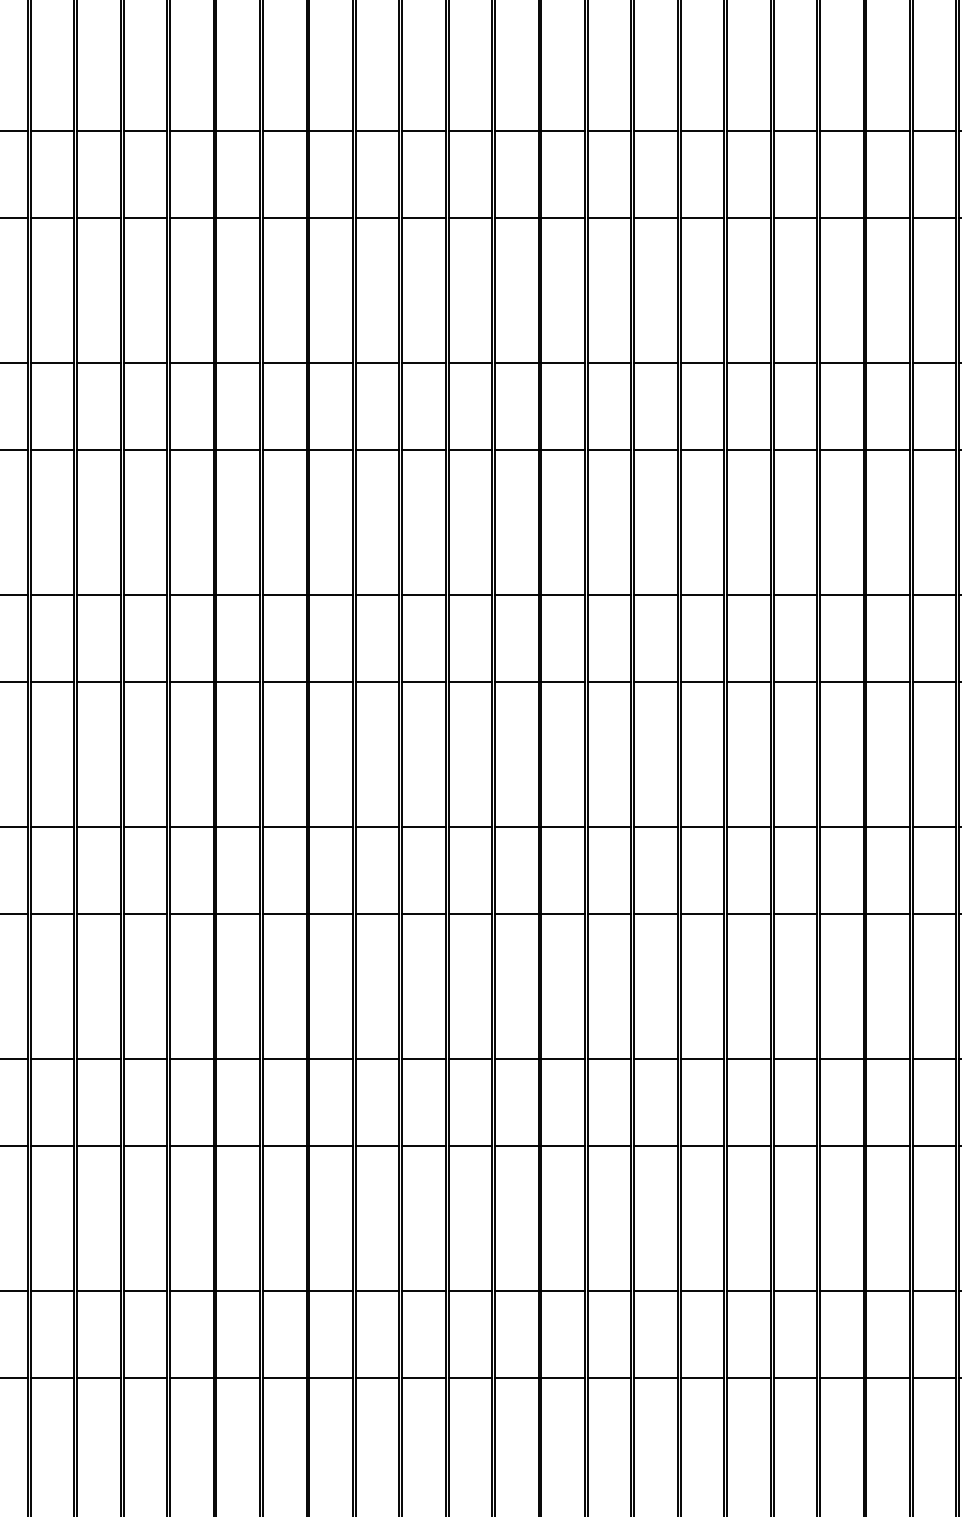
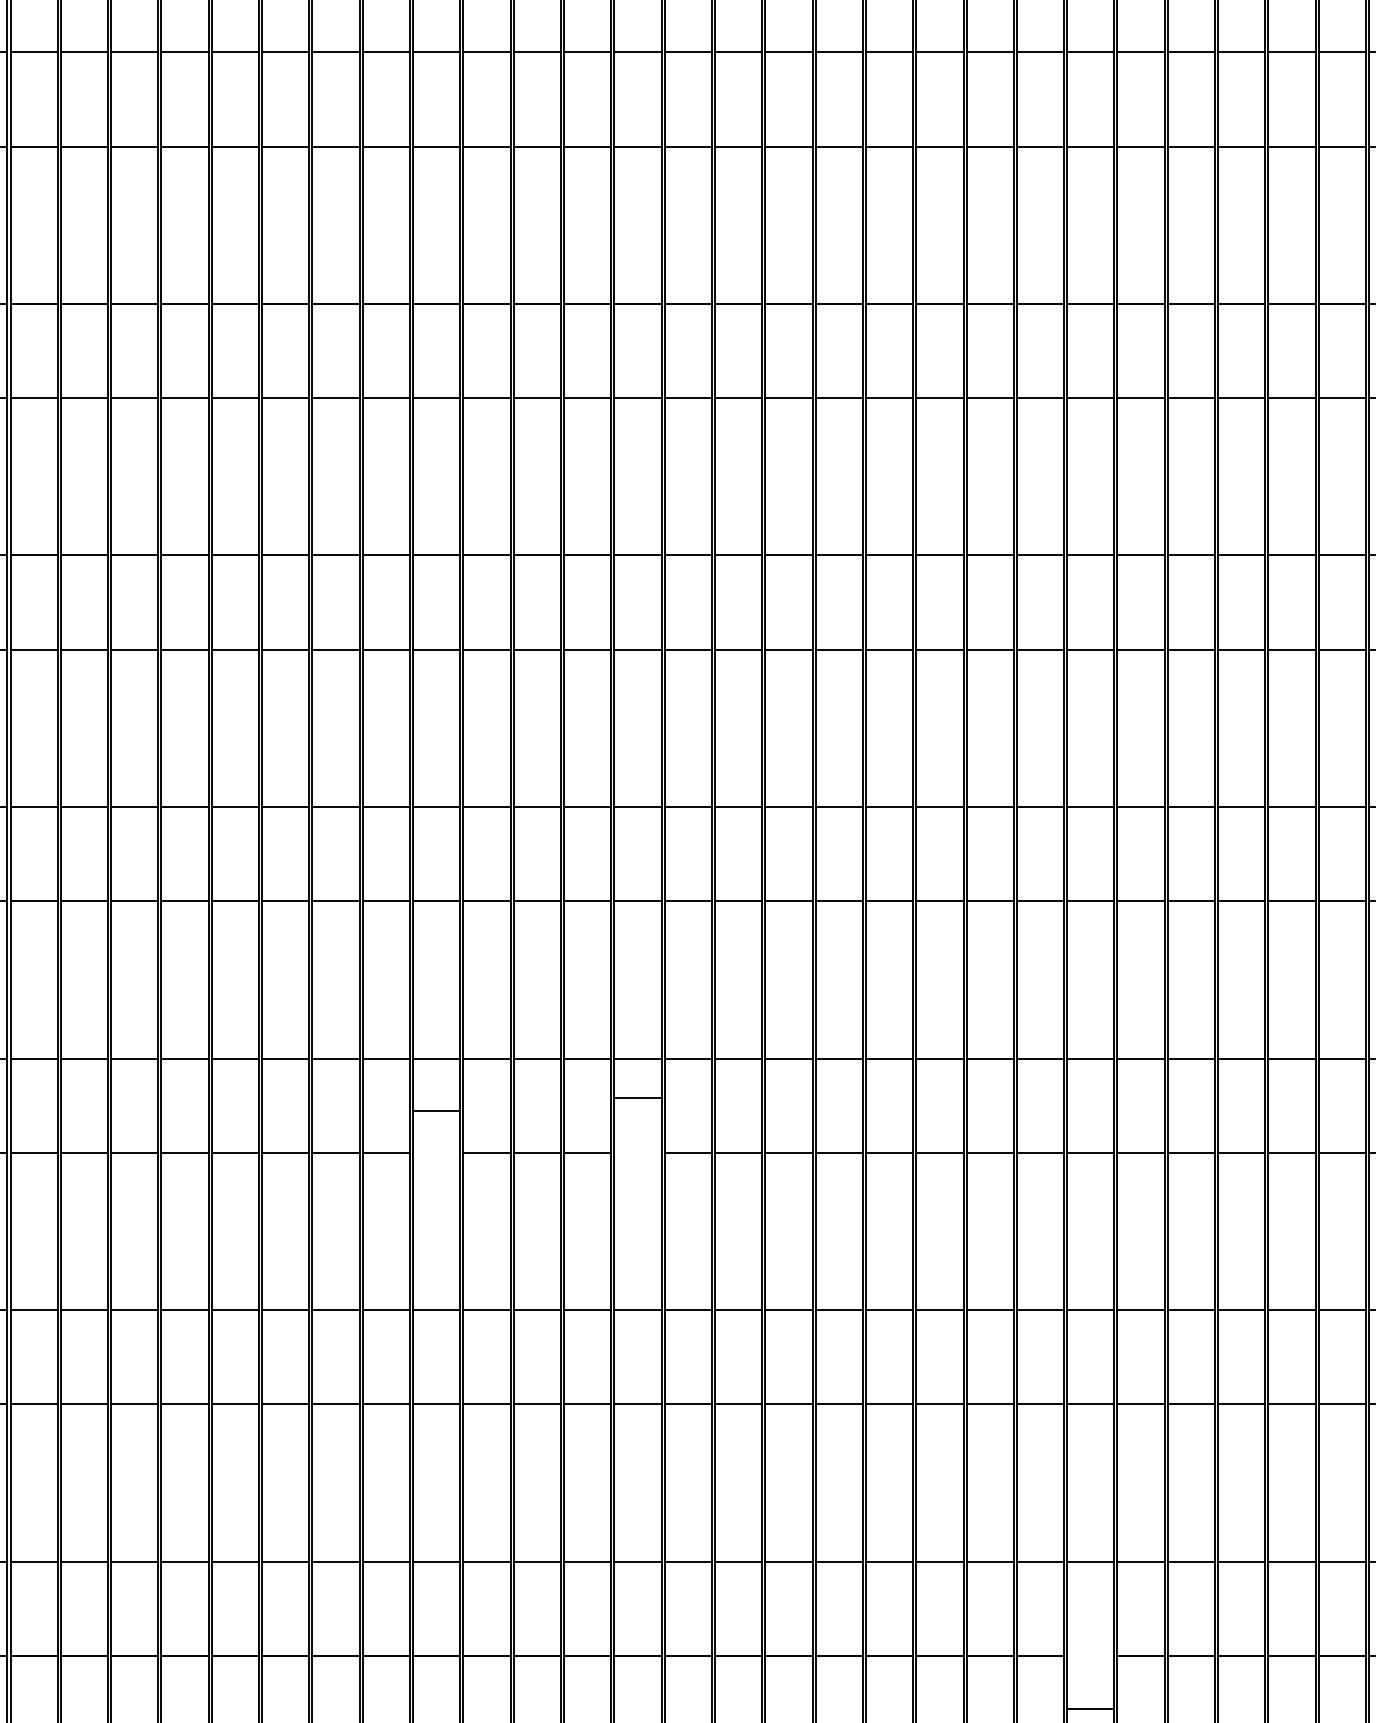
line: (191, 913) -> (436, 1110), moved
line: (377, 913) -> (637, 1097), moved
line: (795, 1378) -> (1090, 1709), moved

